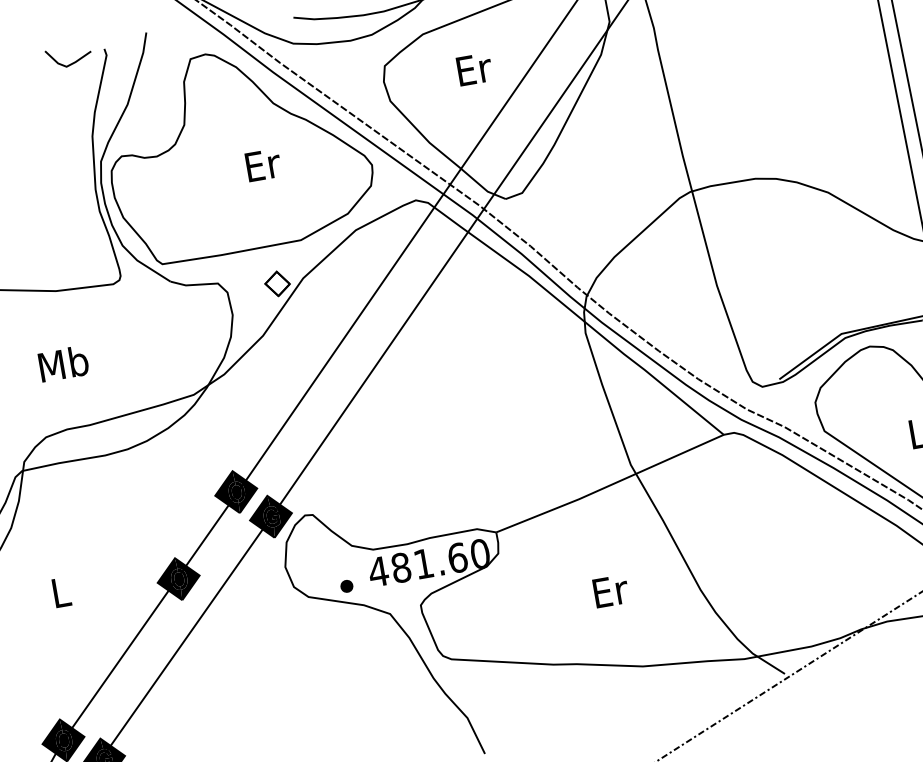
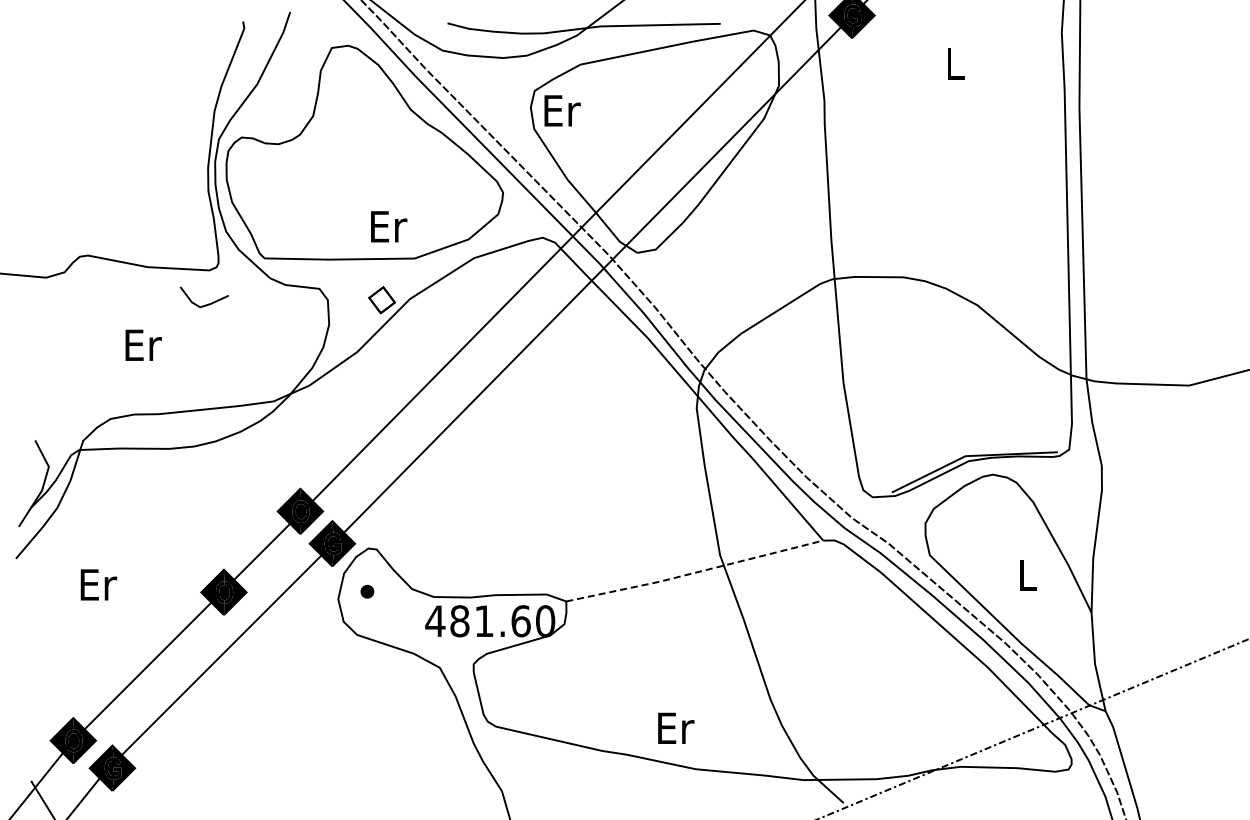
line: (71, 63) -> (205, 304), moved
text: (474, 69) -> (562, 110), moved
text: (263, 164) -> (389, 226), moved
text: (63, 363) -> (142, 344), Mb -> Er
line: (610, 485) -> (694, 573), solid -> dashed
part: (346, 586) -> (367, 591), moved
text: (611, 590) -> (676, 727), moved
text: (61, 592) -> (98, 584), L -> Er

